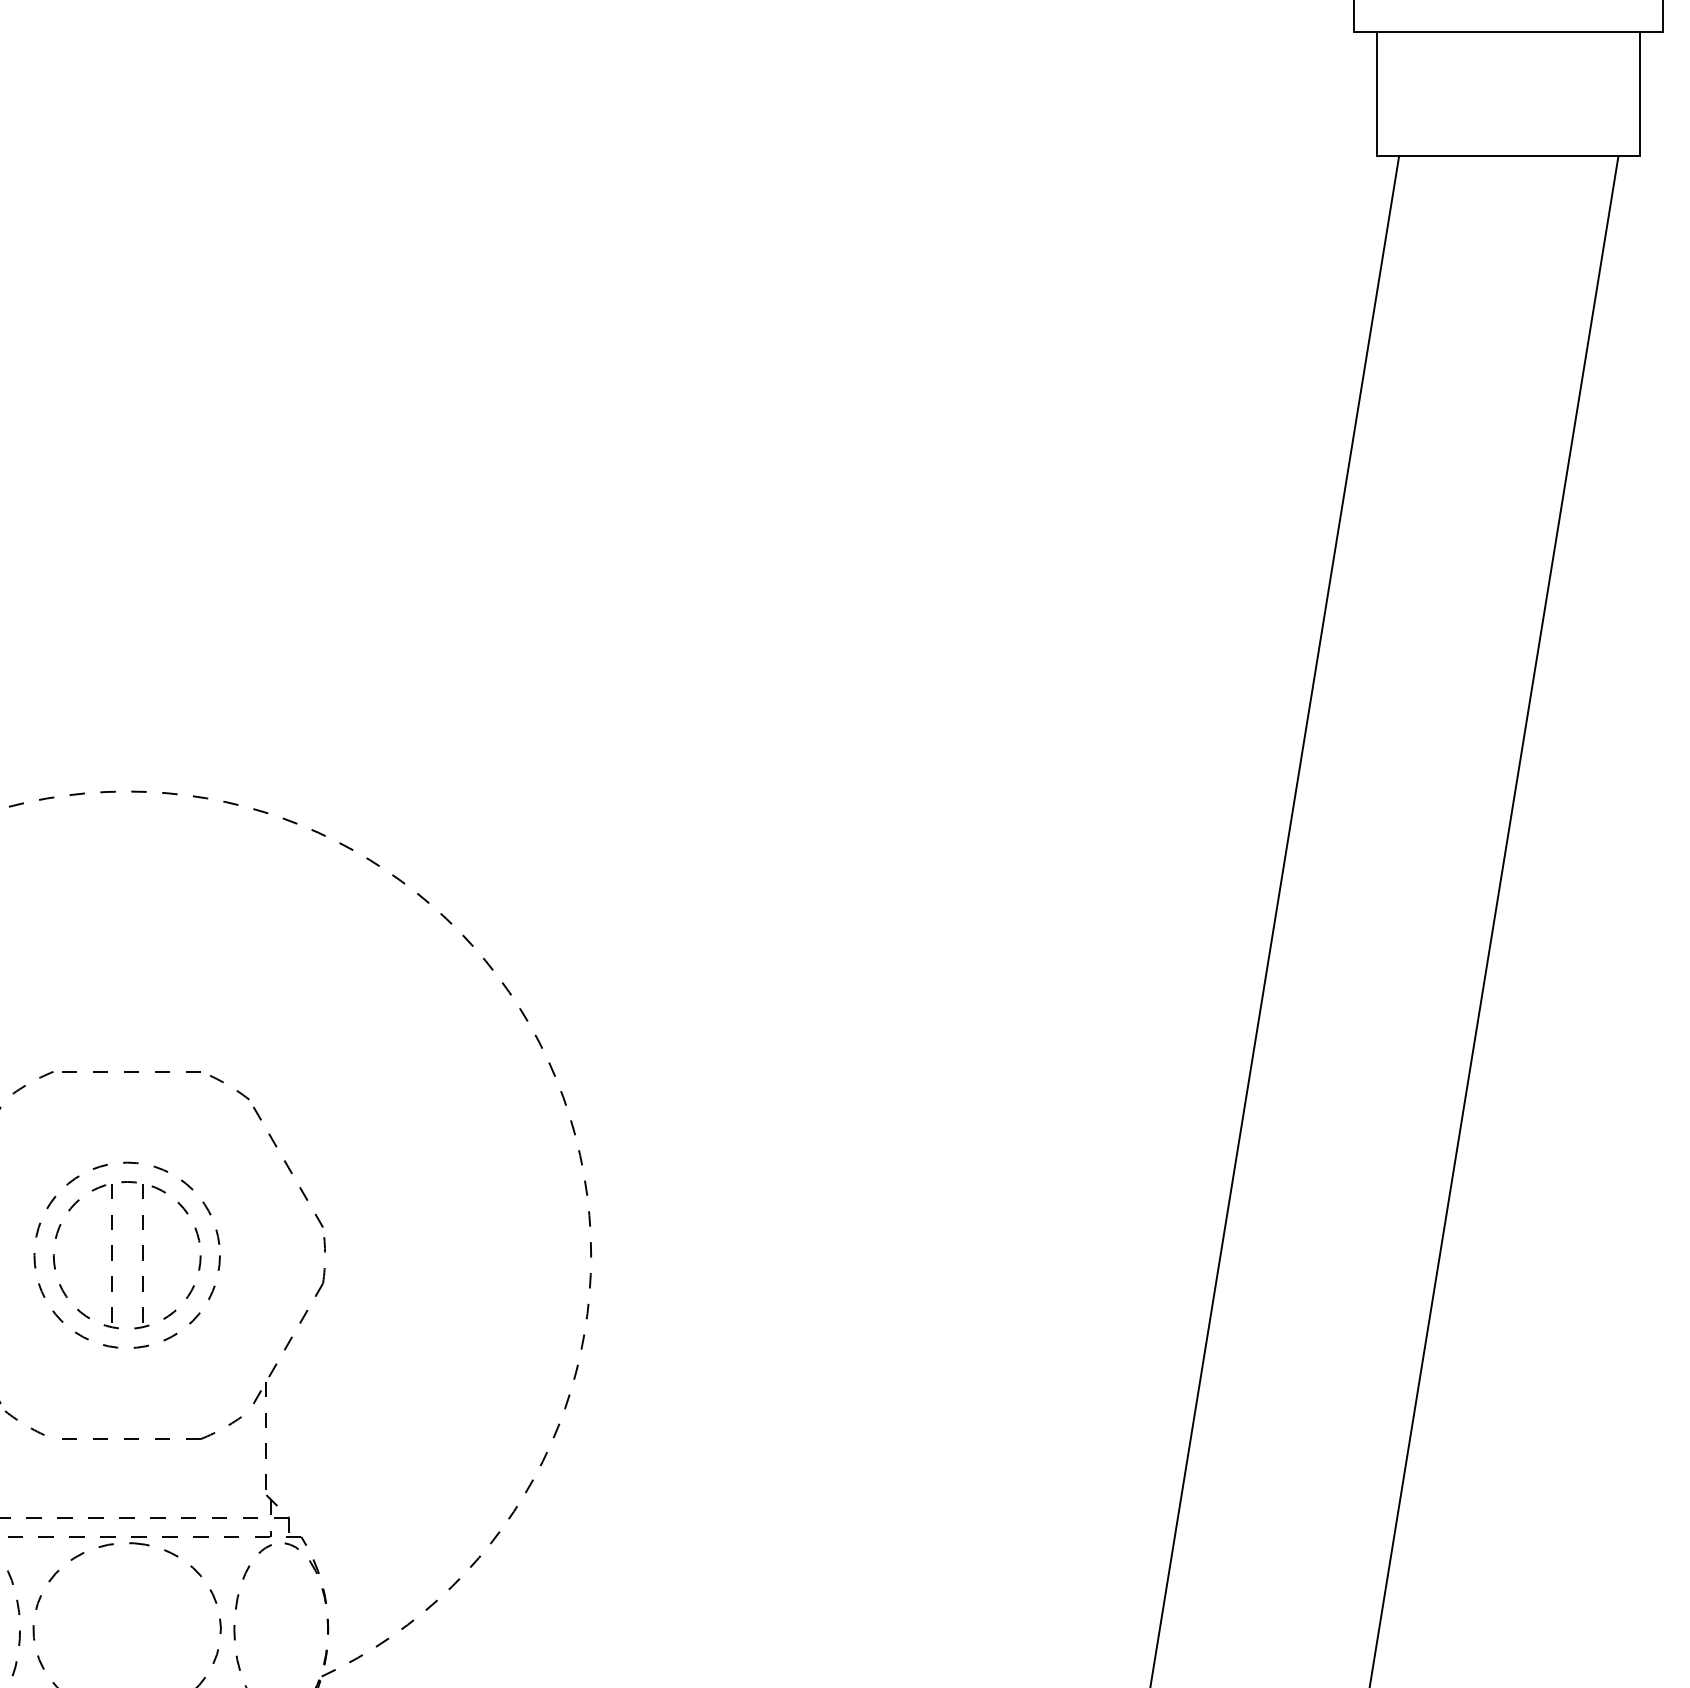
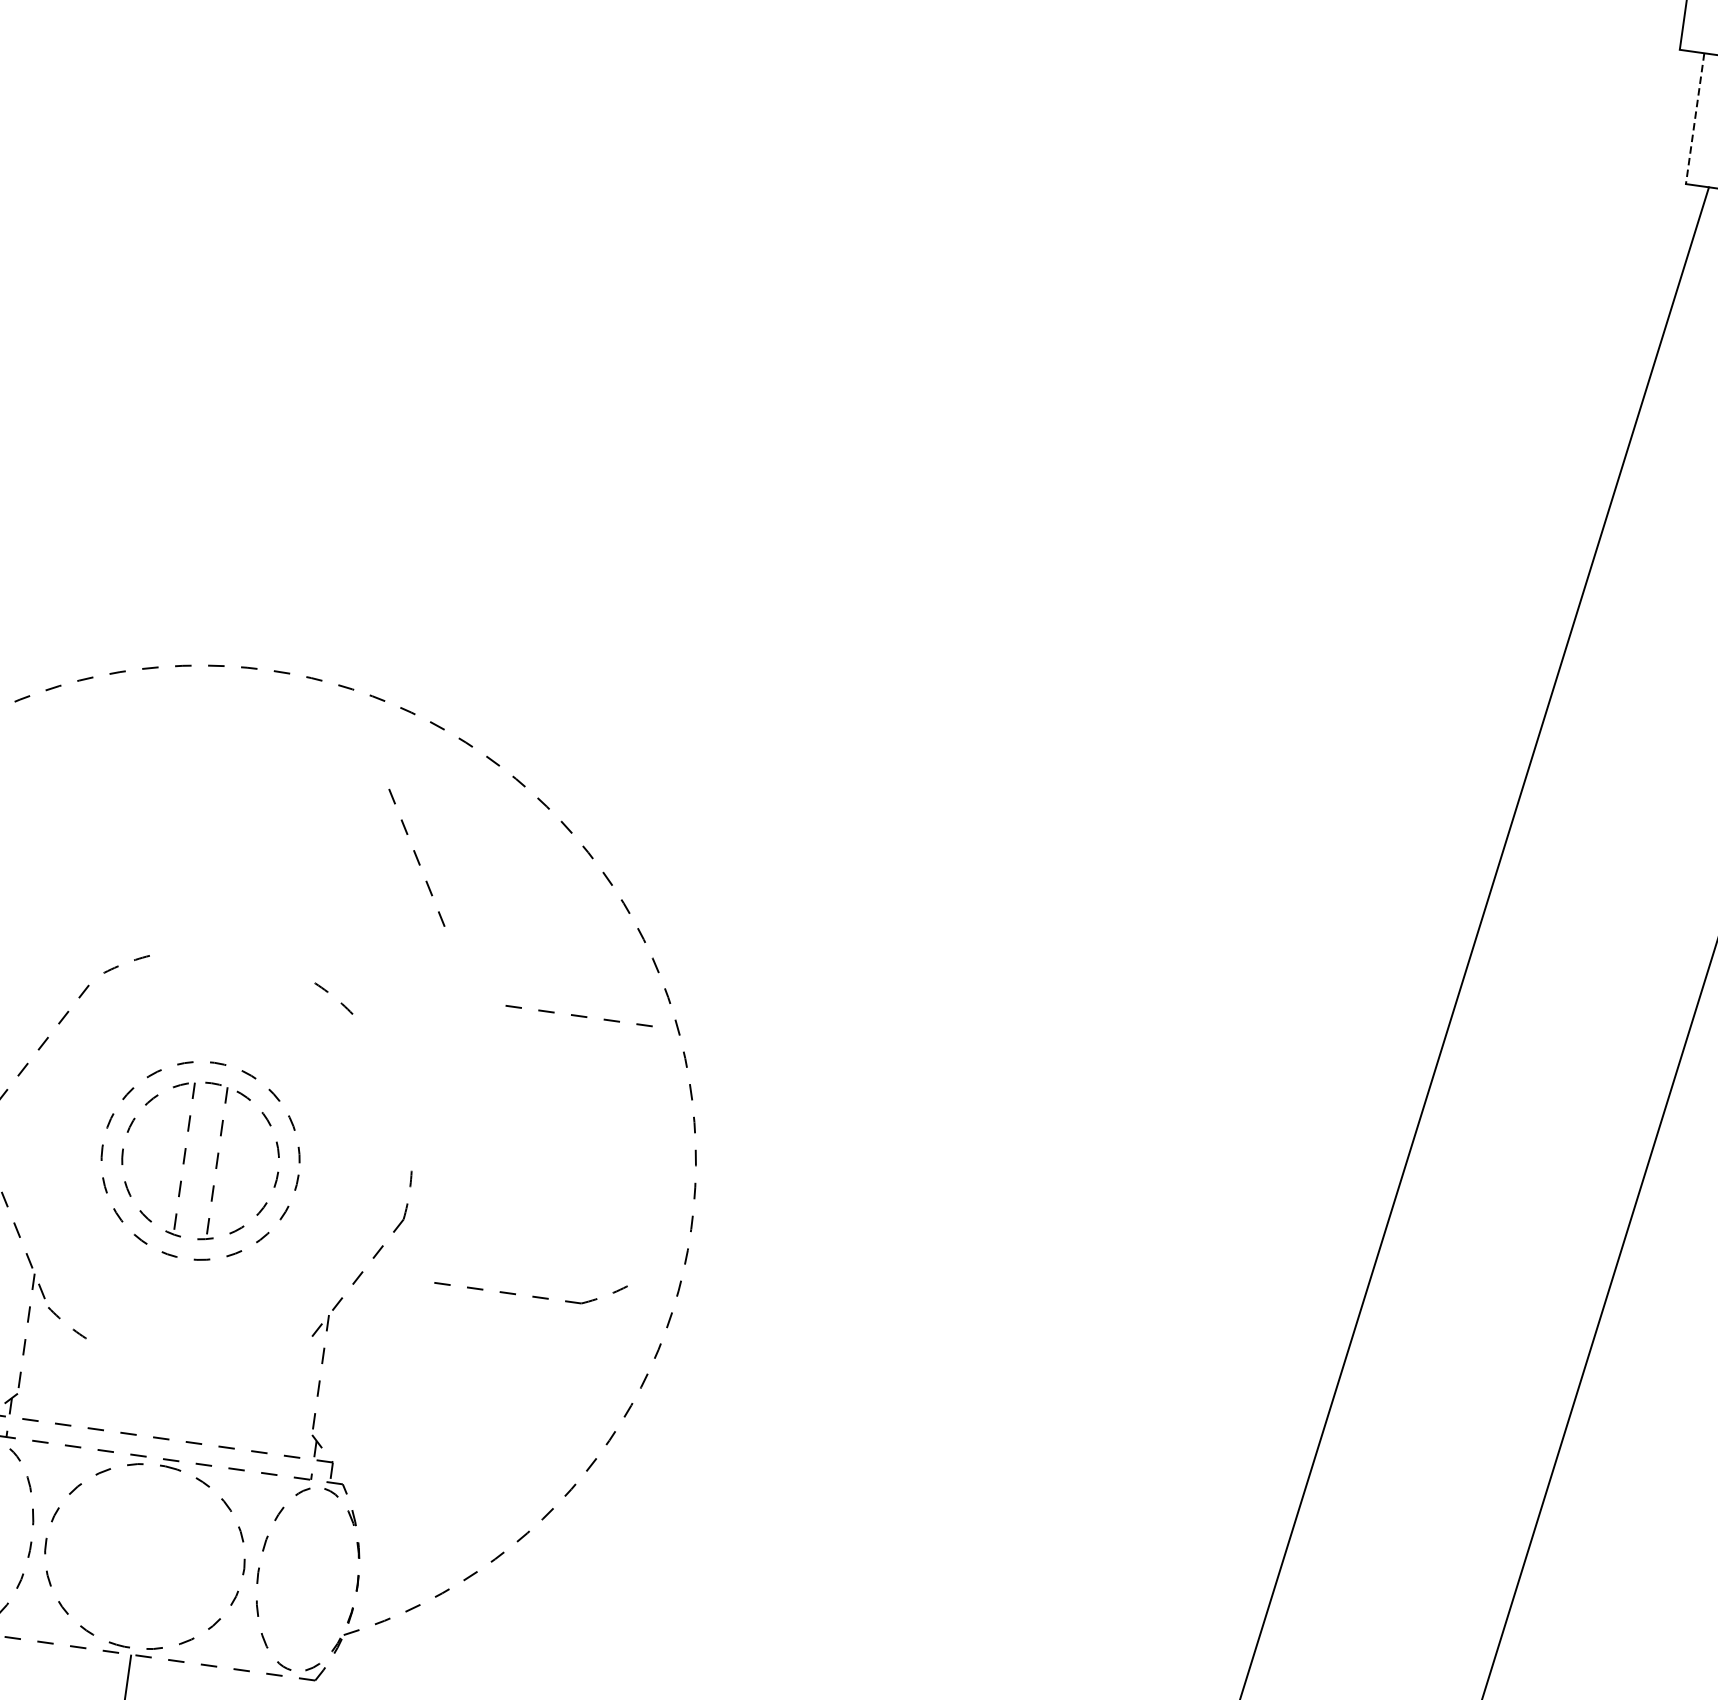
line: (1377, 94) -> (1695, 119), solid -> dashed
line: (131, 1071) -> (579, 1015), moved
line: (288, 1166) -> (417, 857), moved
part: (155, 1438) -> (533, 1296), moved

